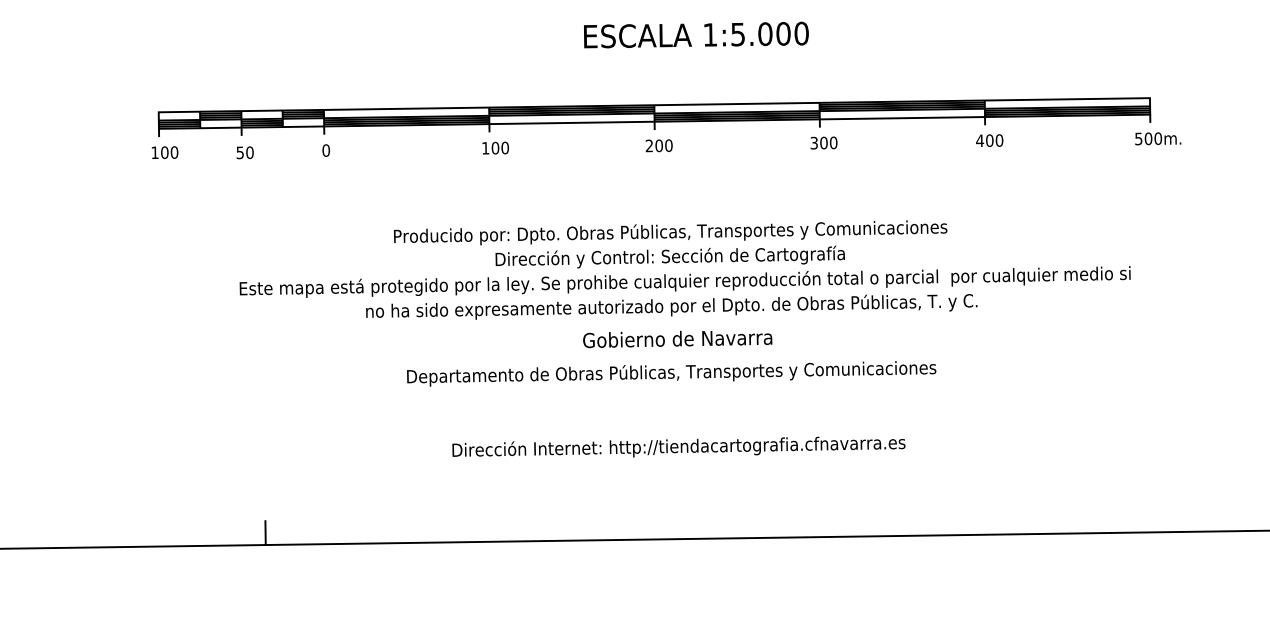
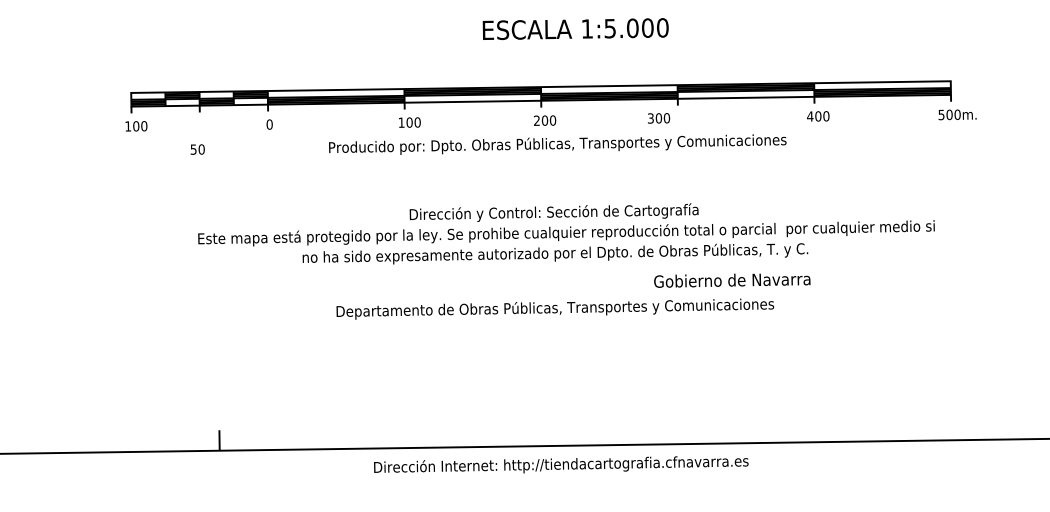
text: (823, 142) -> (658, 117), moved
text: (244, 152) -> (197, 149), moved
text: (670, 232) -> (557, 144), moved
text: (677, 339) -> (732, 280), moved
text: (678, 446) -> (560, 464), moved

